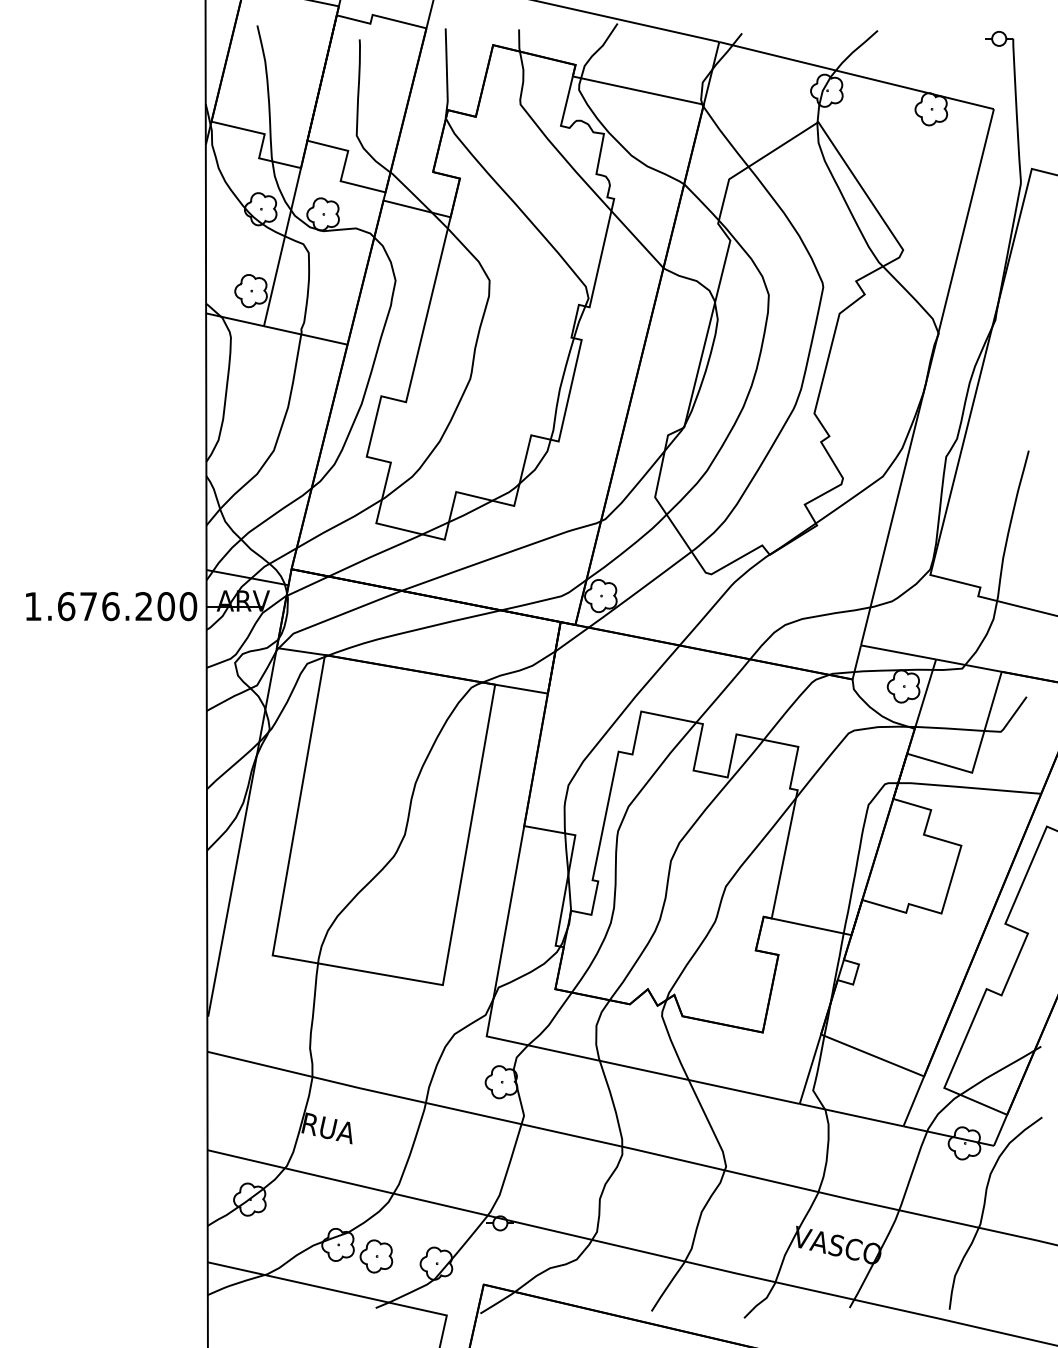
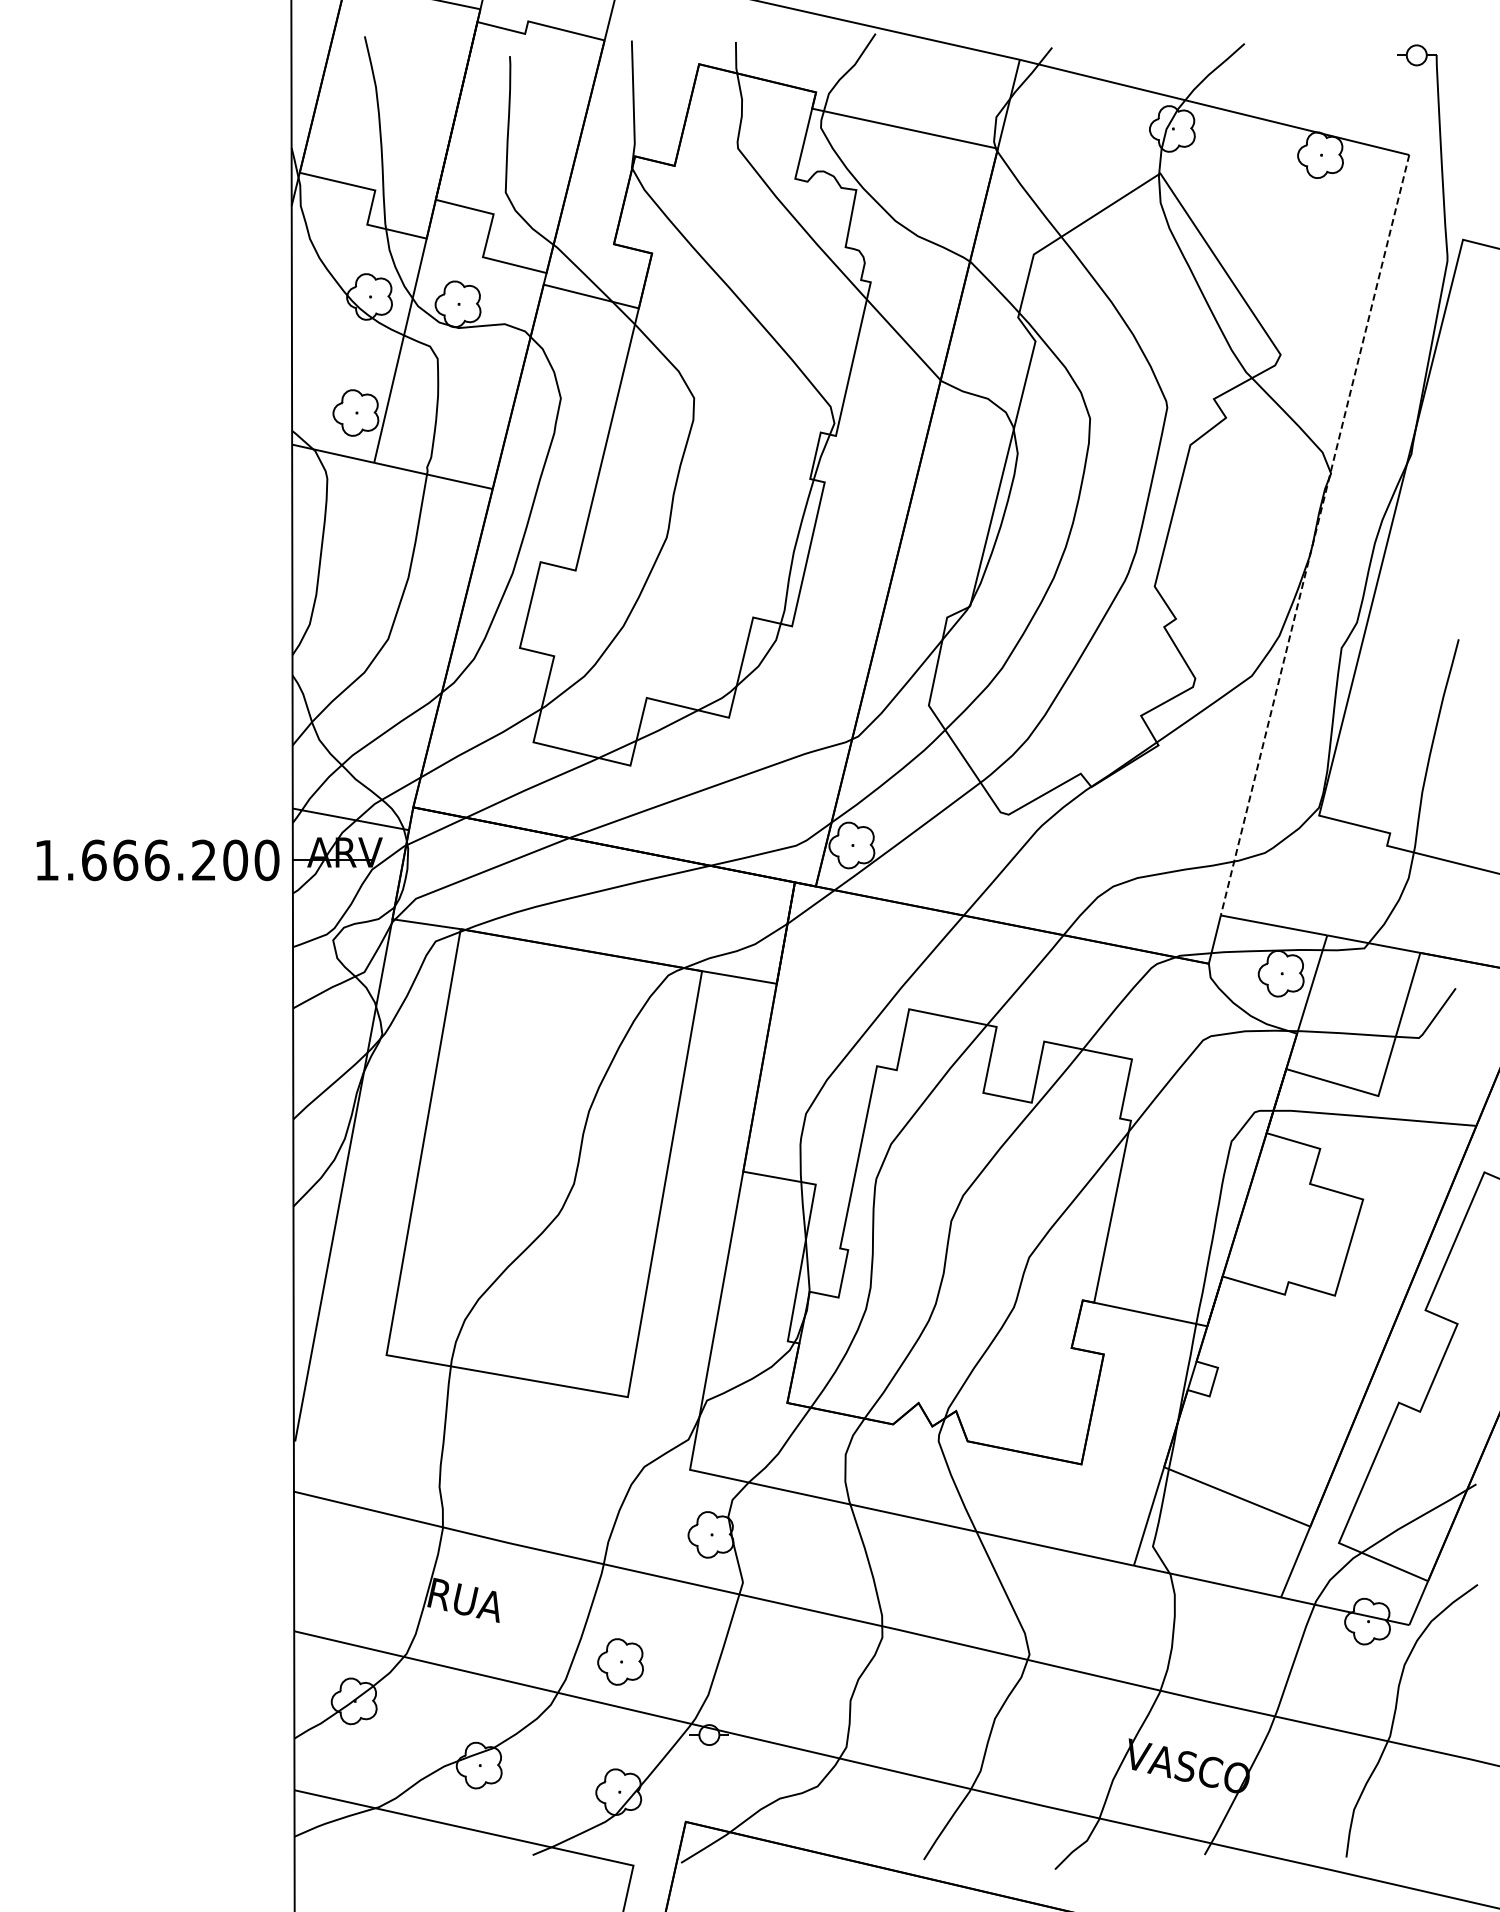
line: (927, 377) -> (1315, 535), solid -> dashed
text: (88, 606) -> (125, 860), 1.676.200 -> 1.666.200
part: (376, 1256) -> (620, 1661), moved

